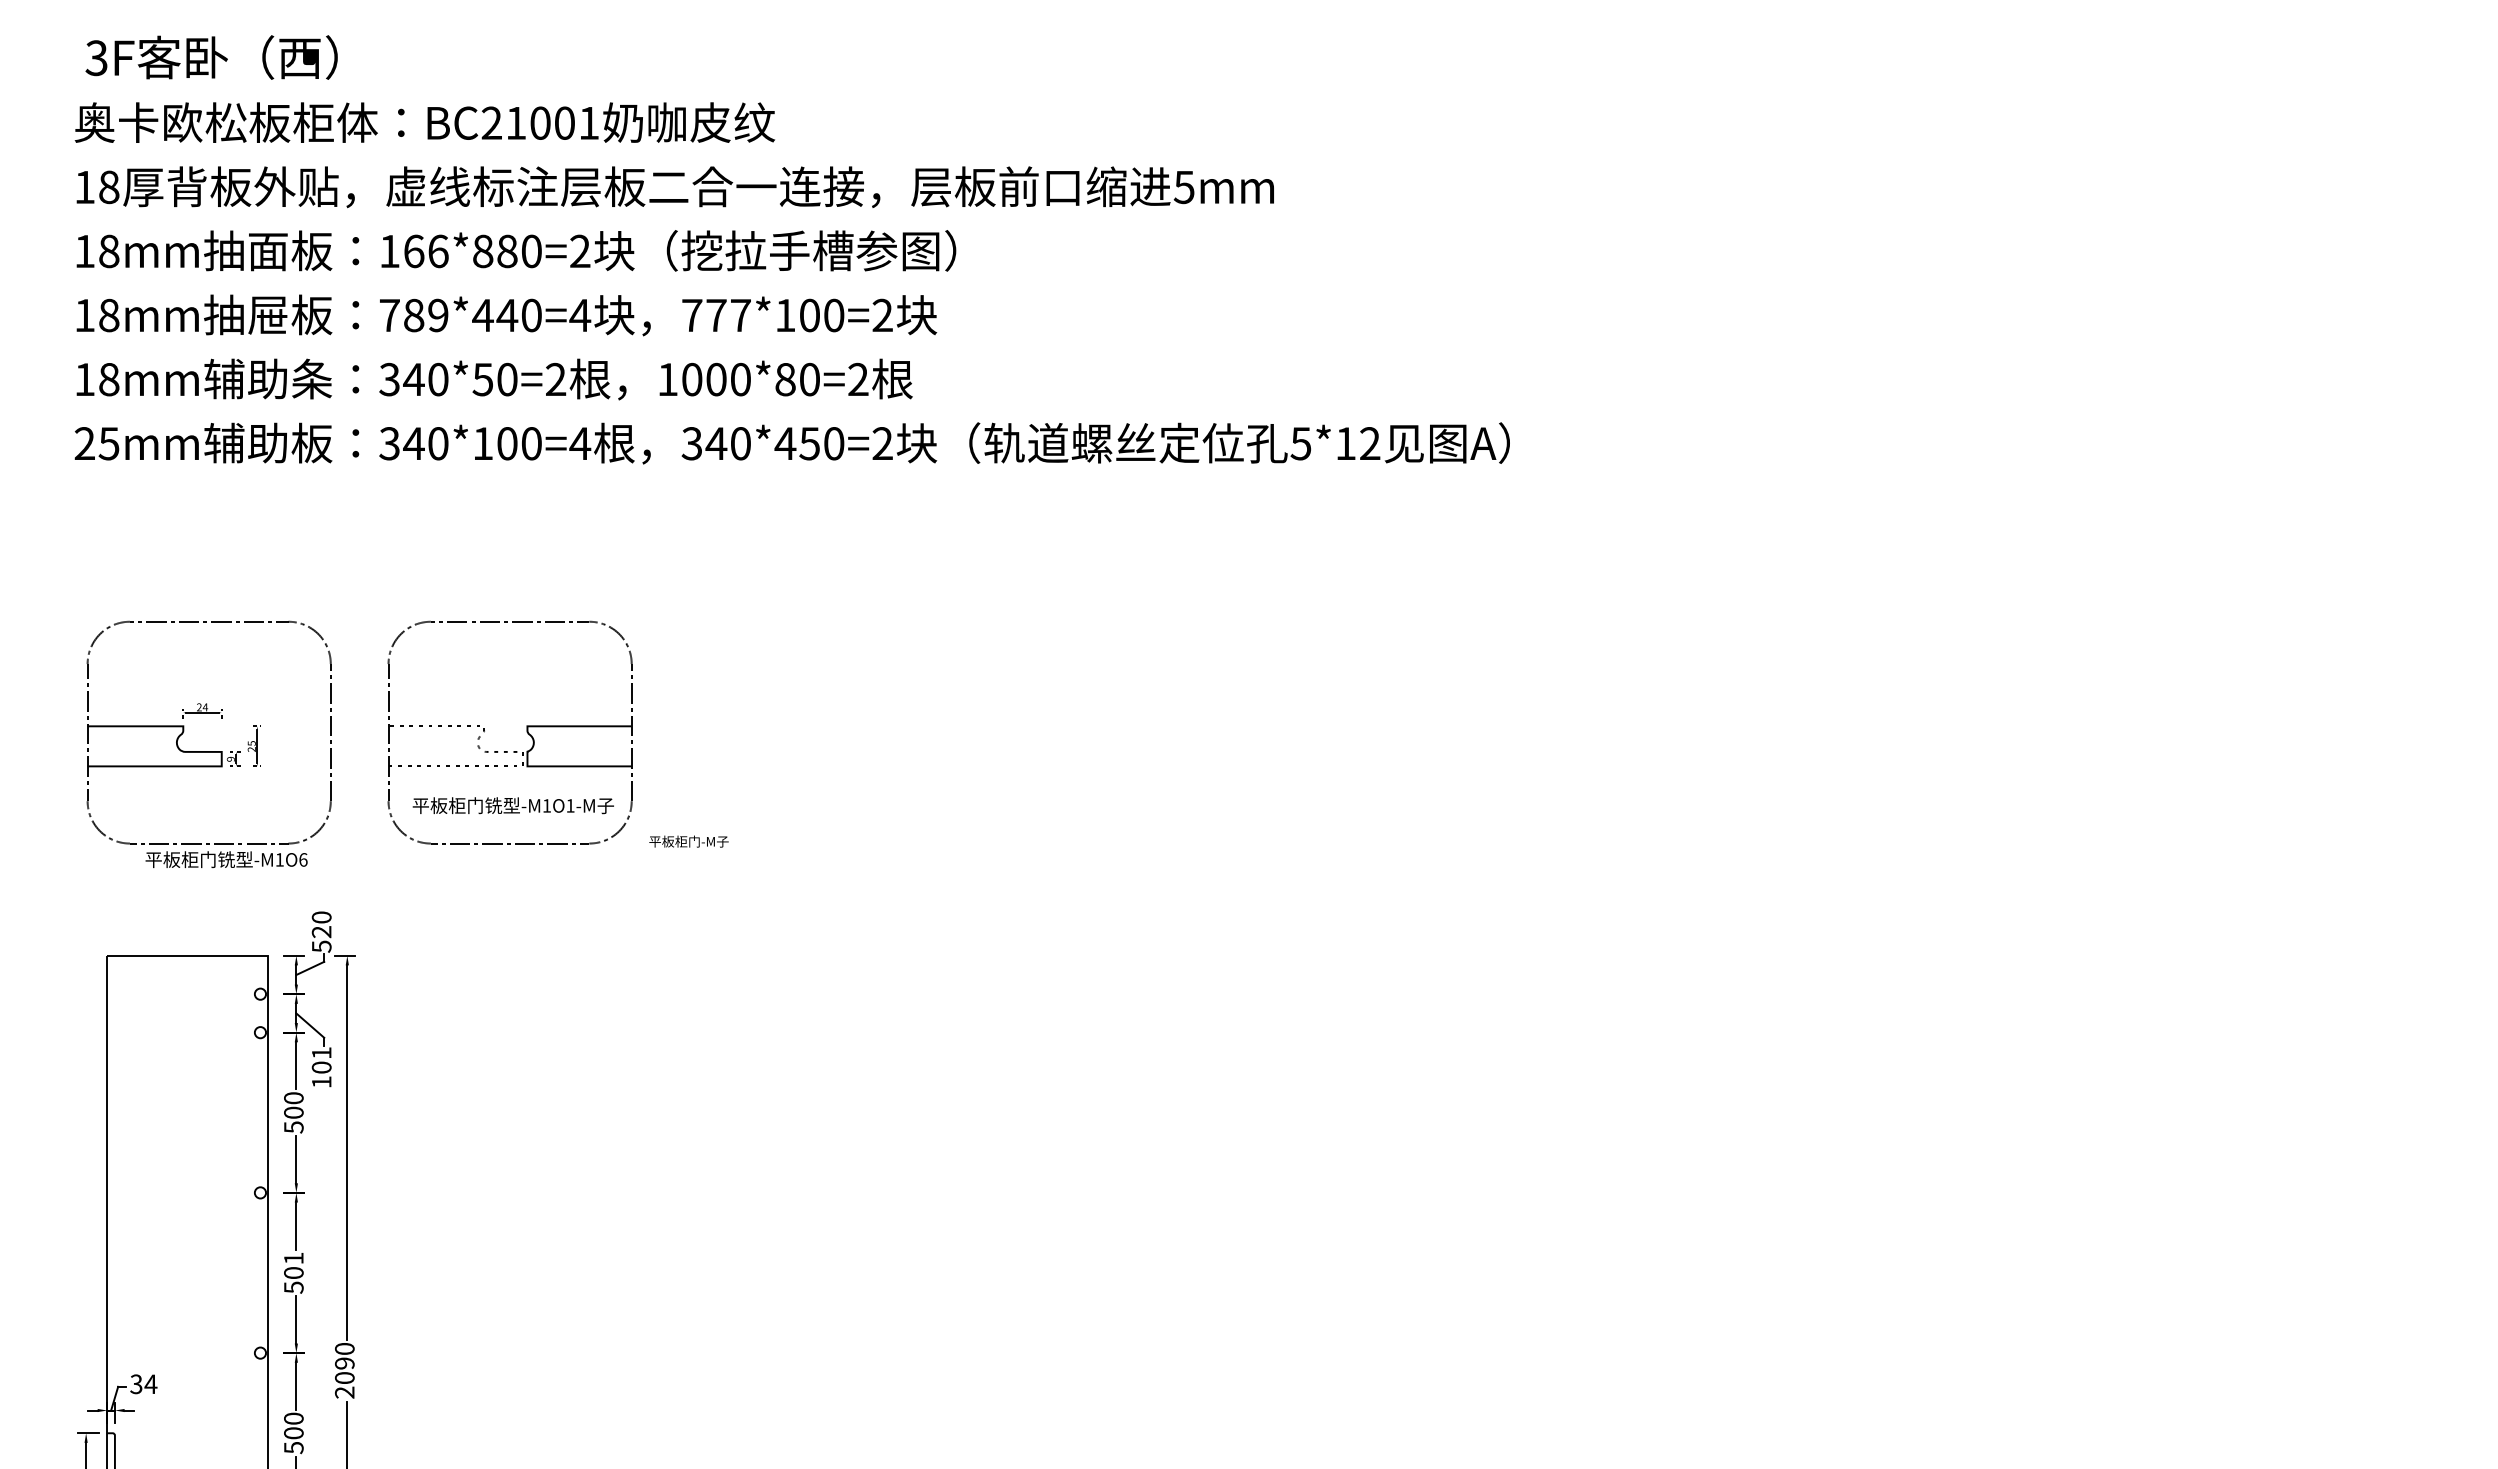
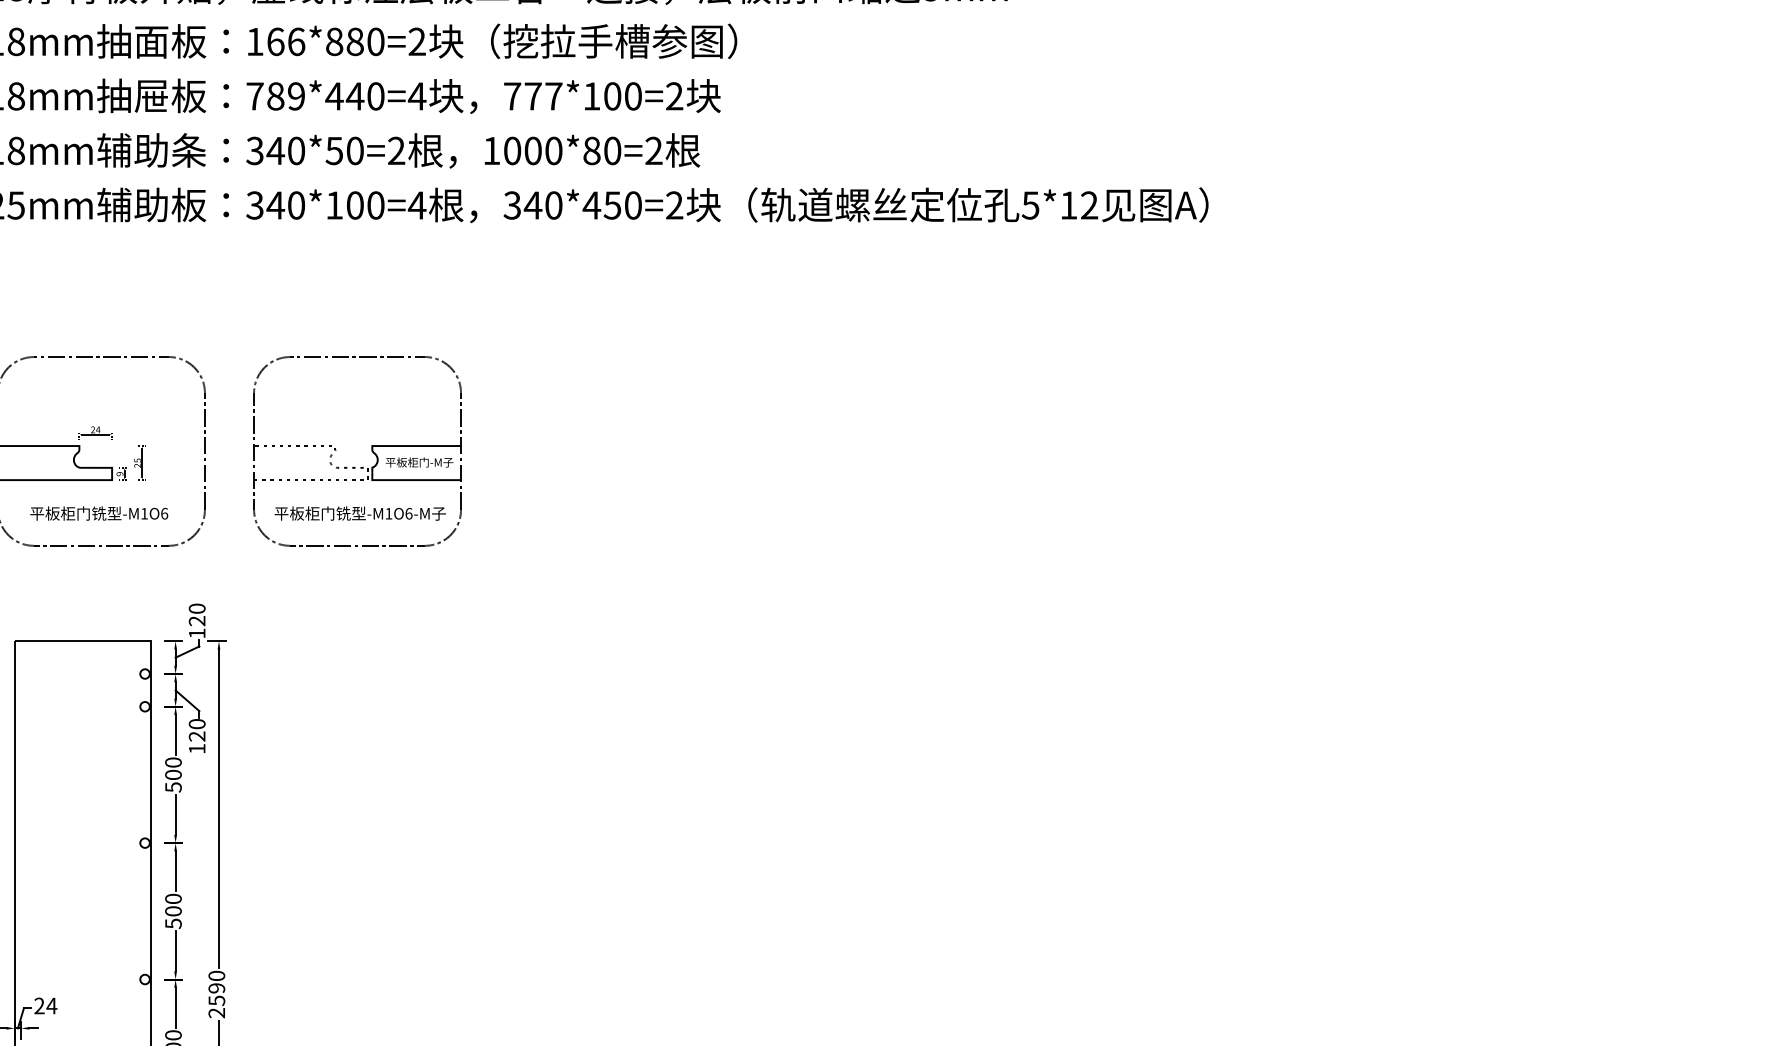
text: (570, 805) -> (408, 513), -M1O1-M -> -M1O6-M
text: (688, 841) -> (419, 462), moved
text: (226, 859) -> (99, 513), moved
text: (321, 946) -> (197, 633), 520 -> 120
text: (321, 1060) -> (197, 730), 101 -> 120
text: (293, 1258) -> (173, 898), 501 -> 500
text: (344, 1378) -> (216, 1001), 2090 -> 2590
text: (136, 1384) -> (39, 1006), 34 -> 24

